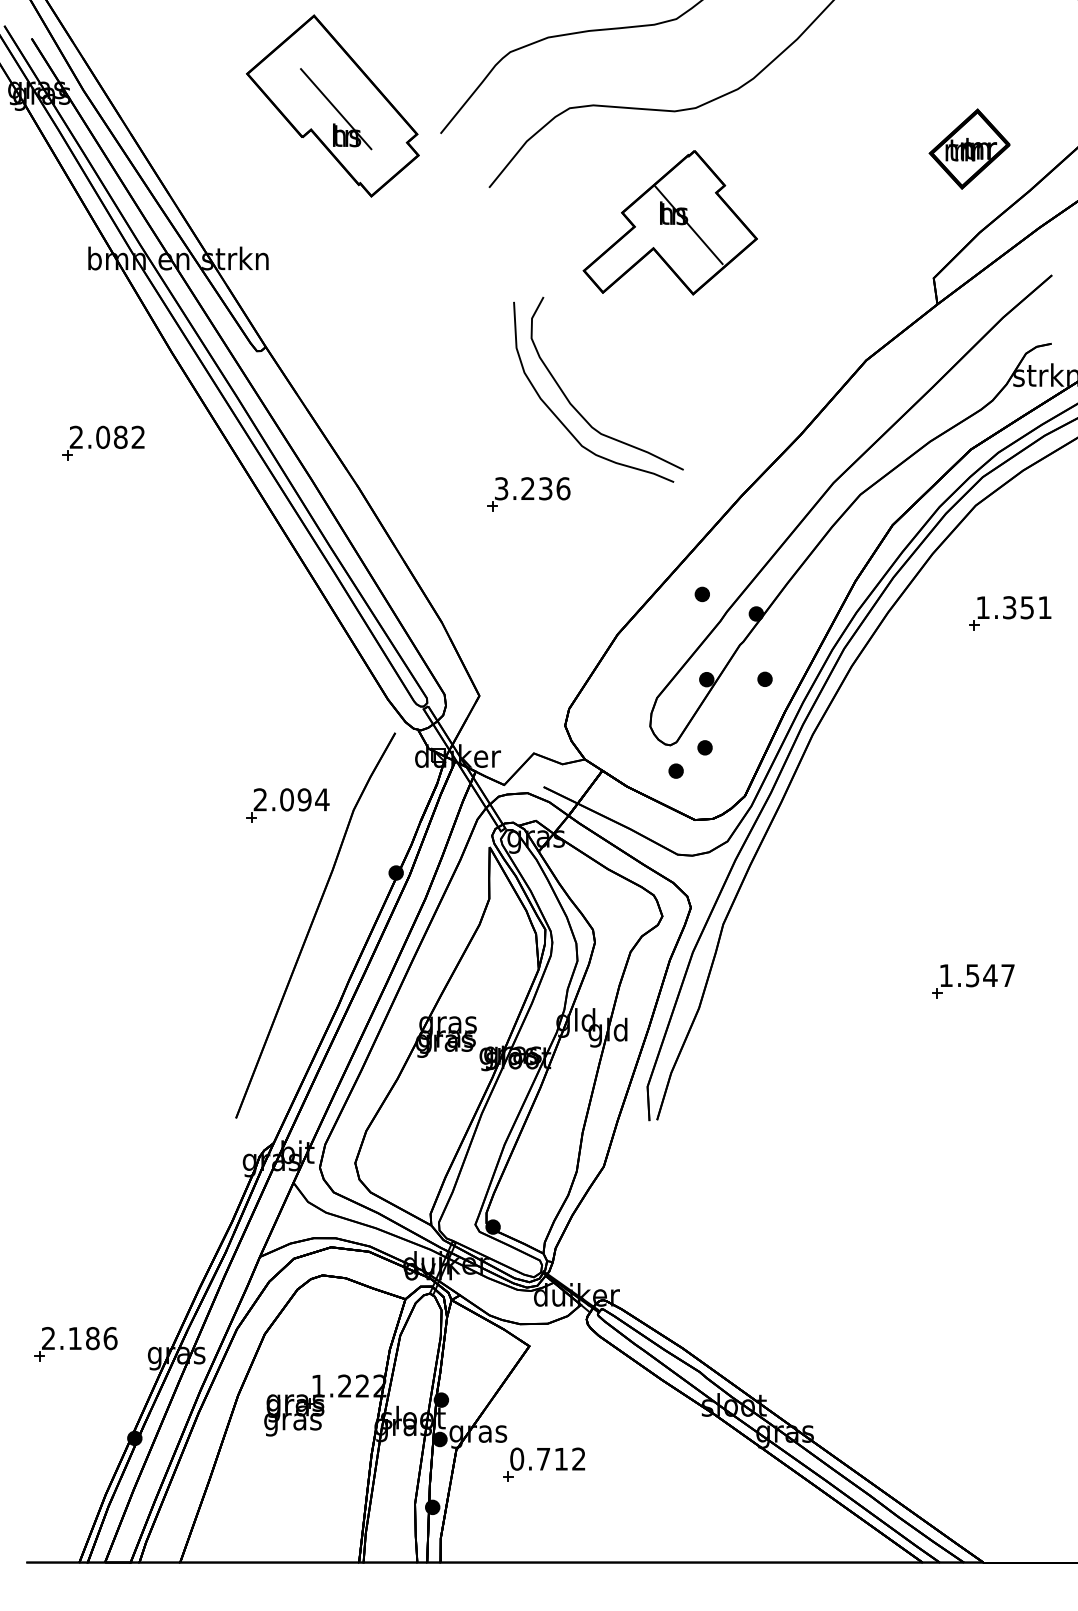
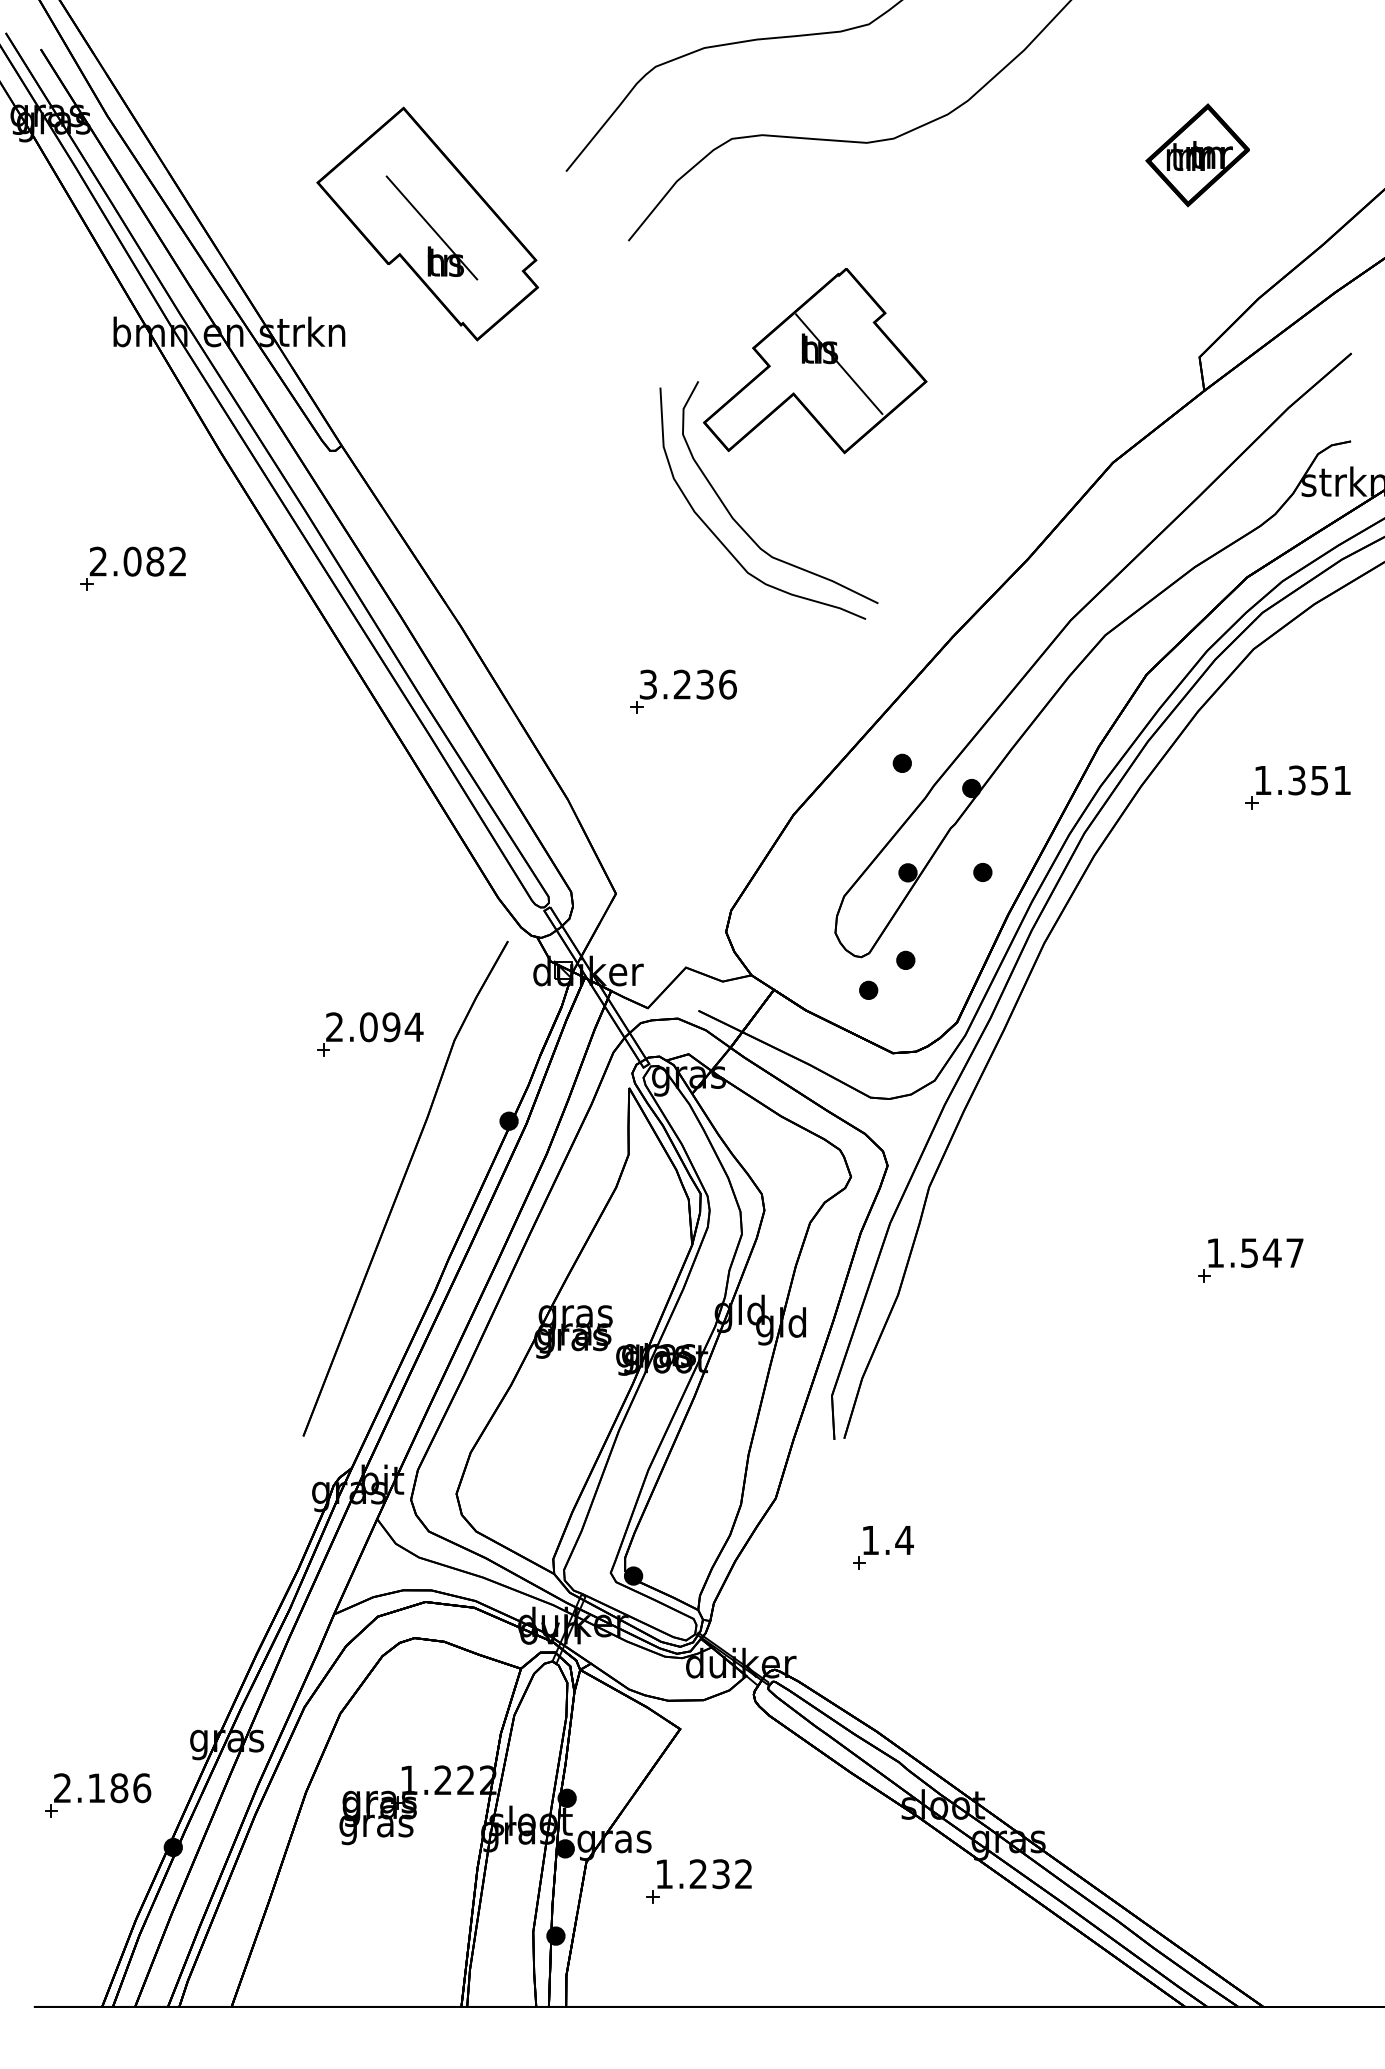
part: (332, 105) -> (427, 223), moved
part: (969, 149) -> (1197, 155), moved
part: (670, 223) -> (815, 361), moved
part: (528, 494) -> (683, 691), moved
part: (687, 1204) -> (883, 1547), added
part: (76, 1344) -> (98, 1795), moved
text: (539, 1459) -> (692, 1874), 0.712 -> 1.232

